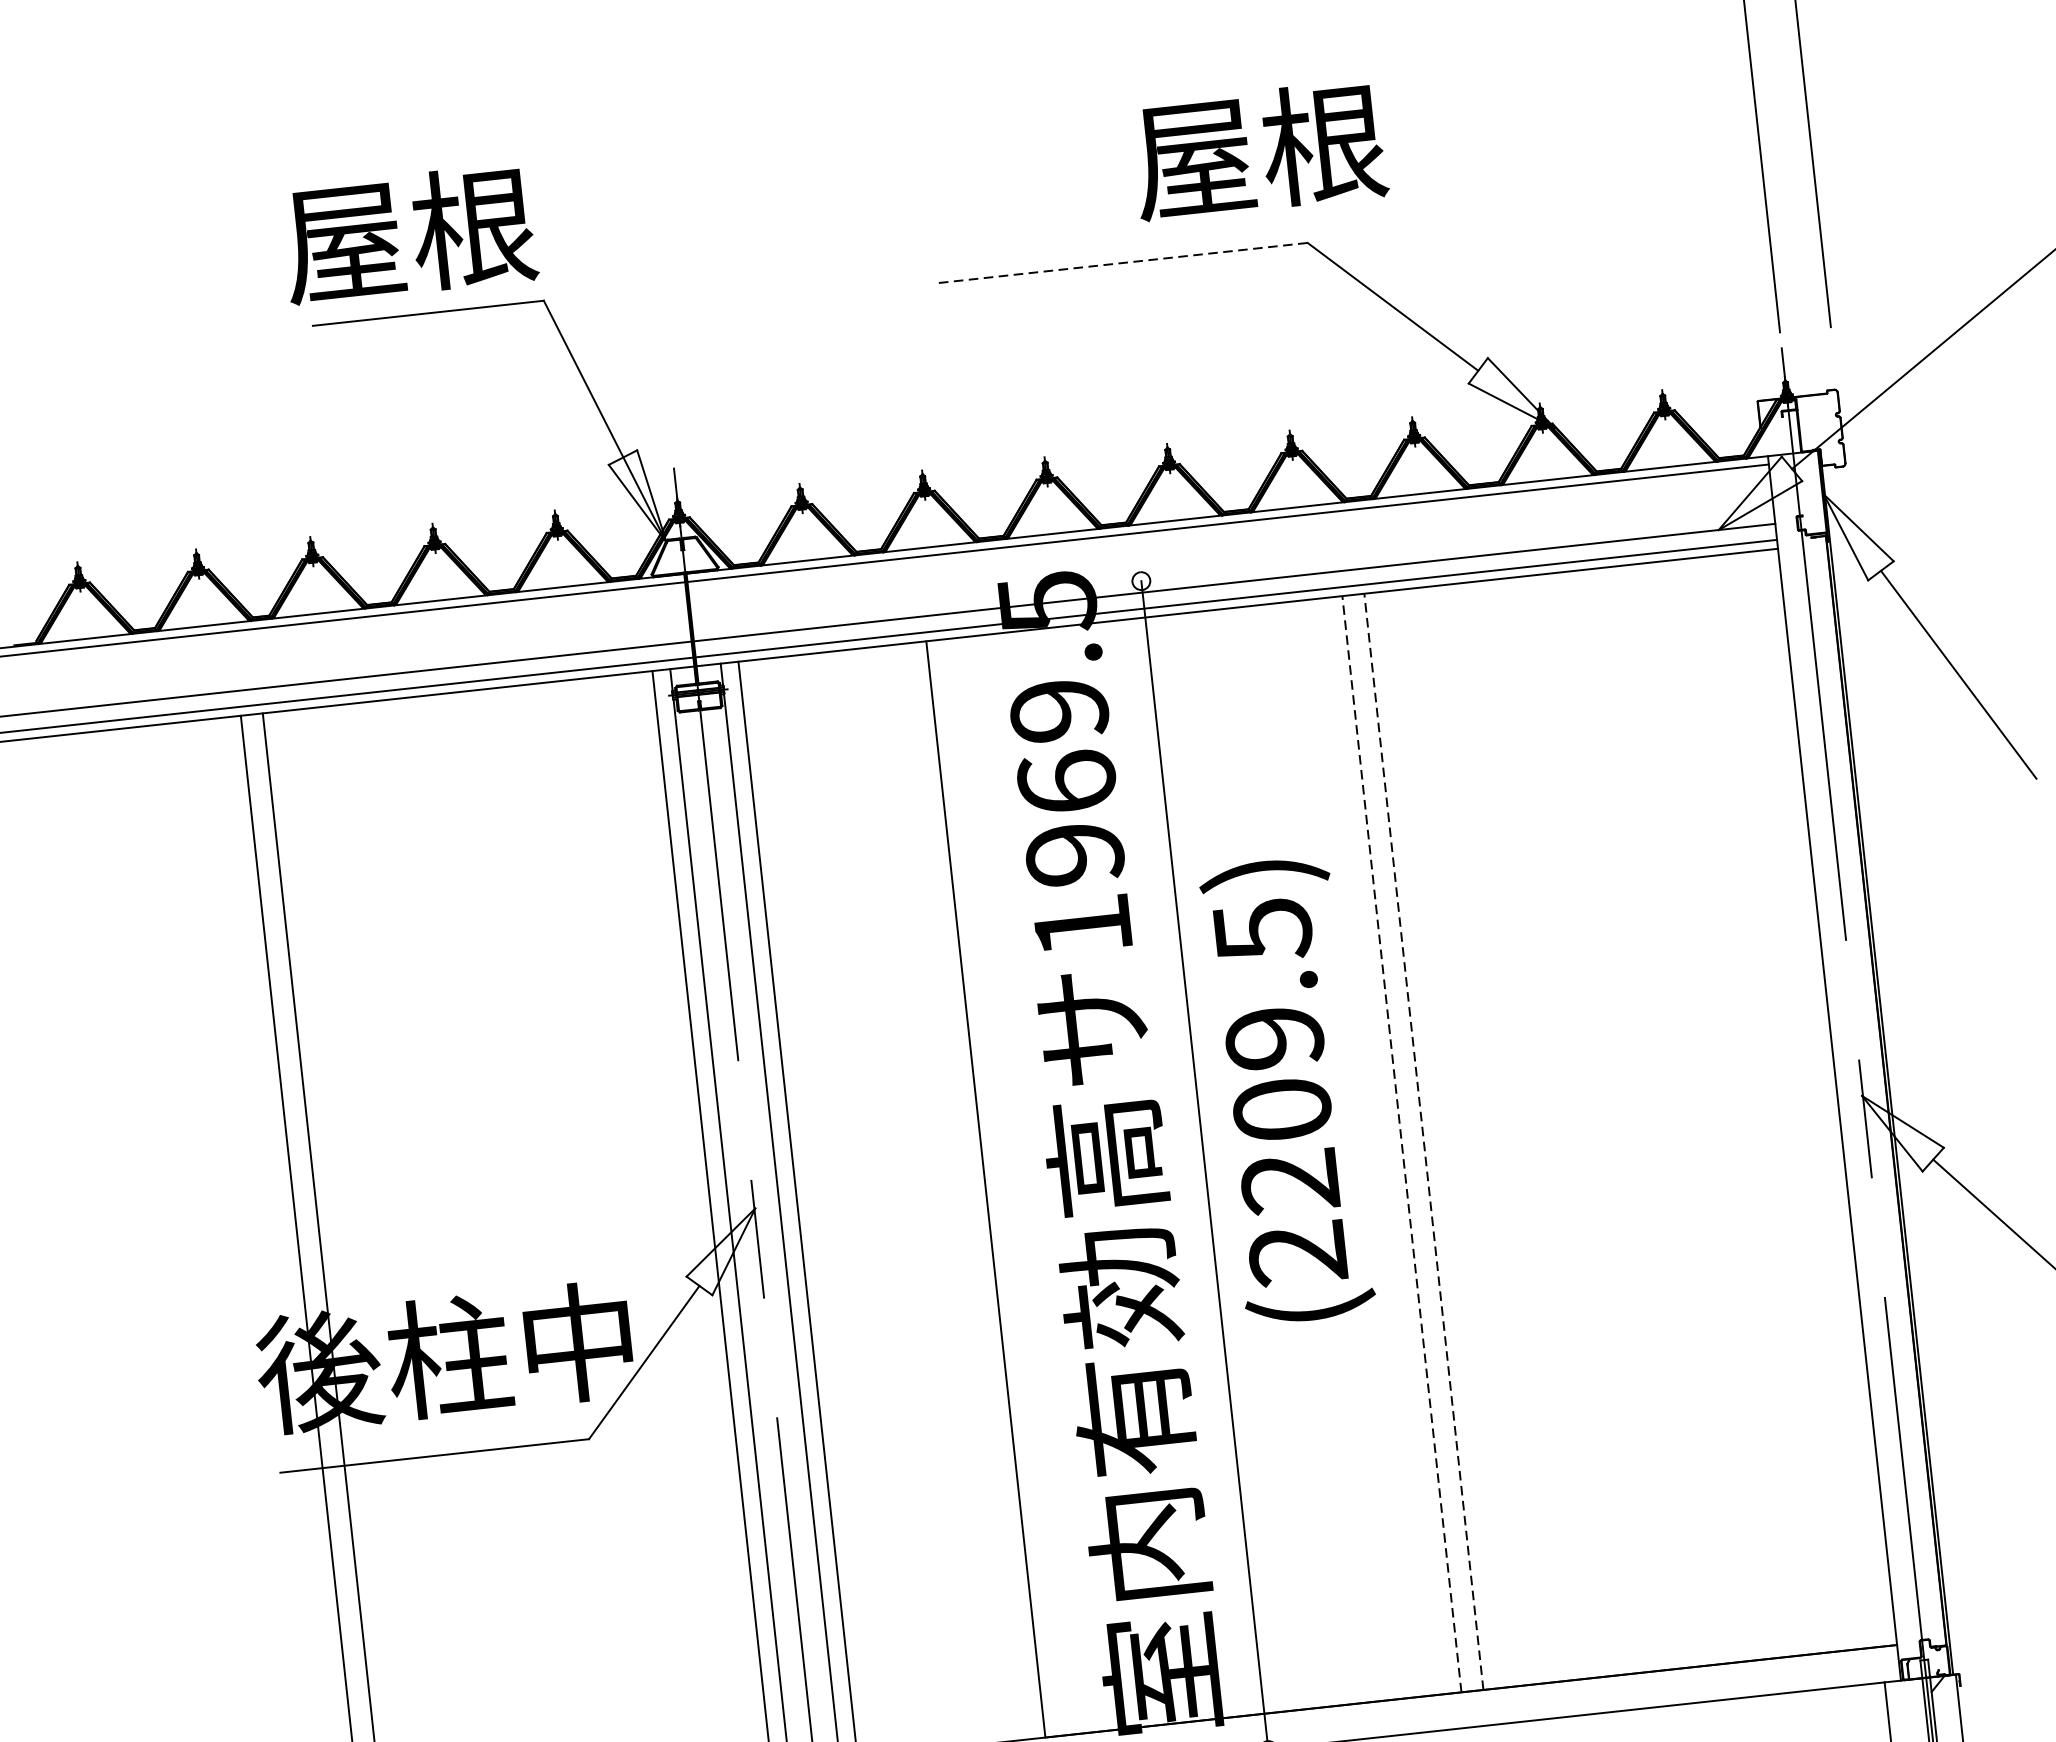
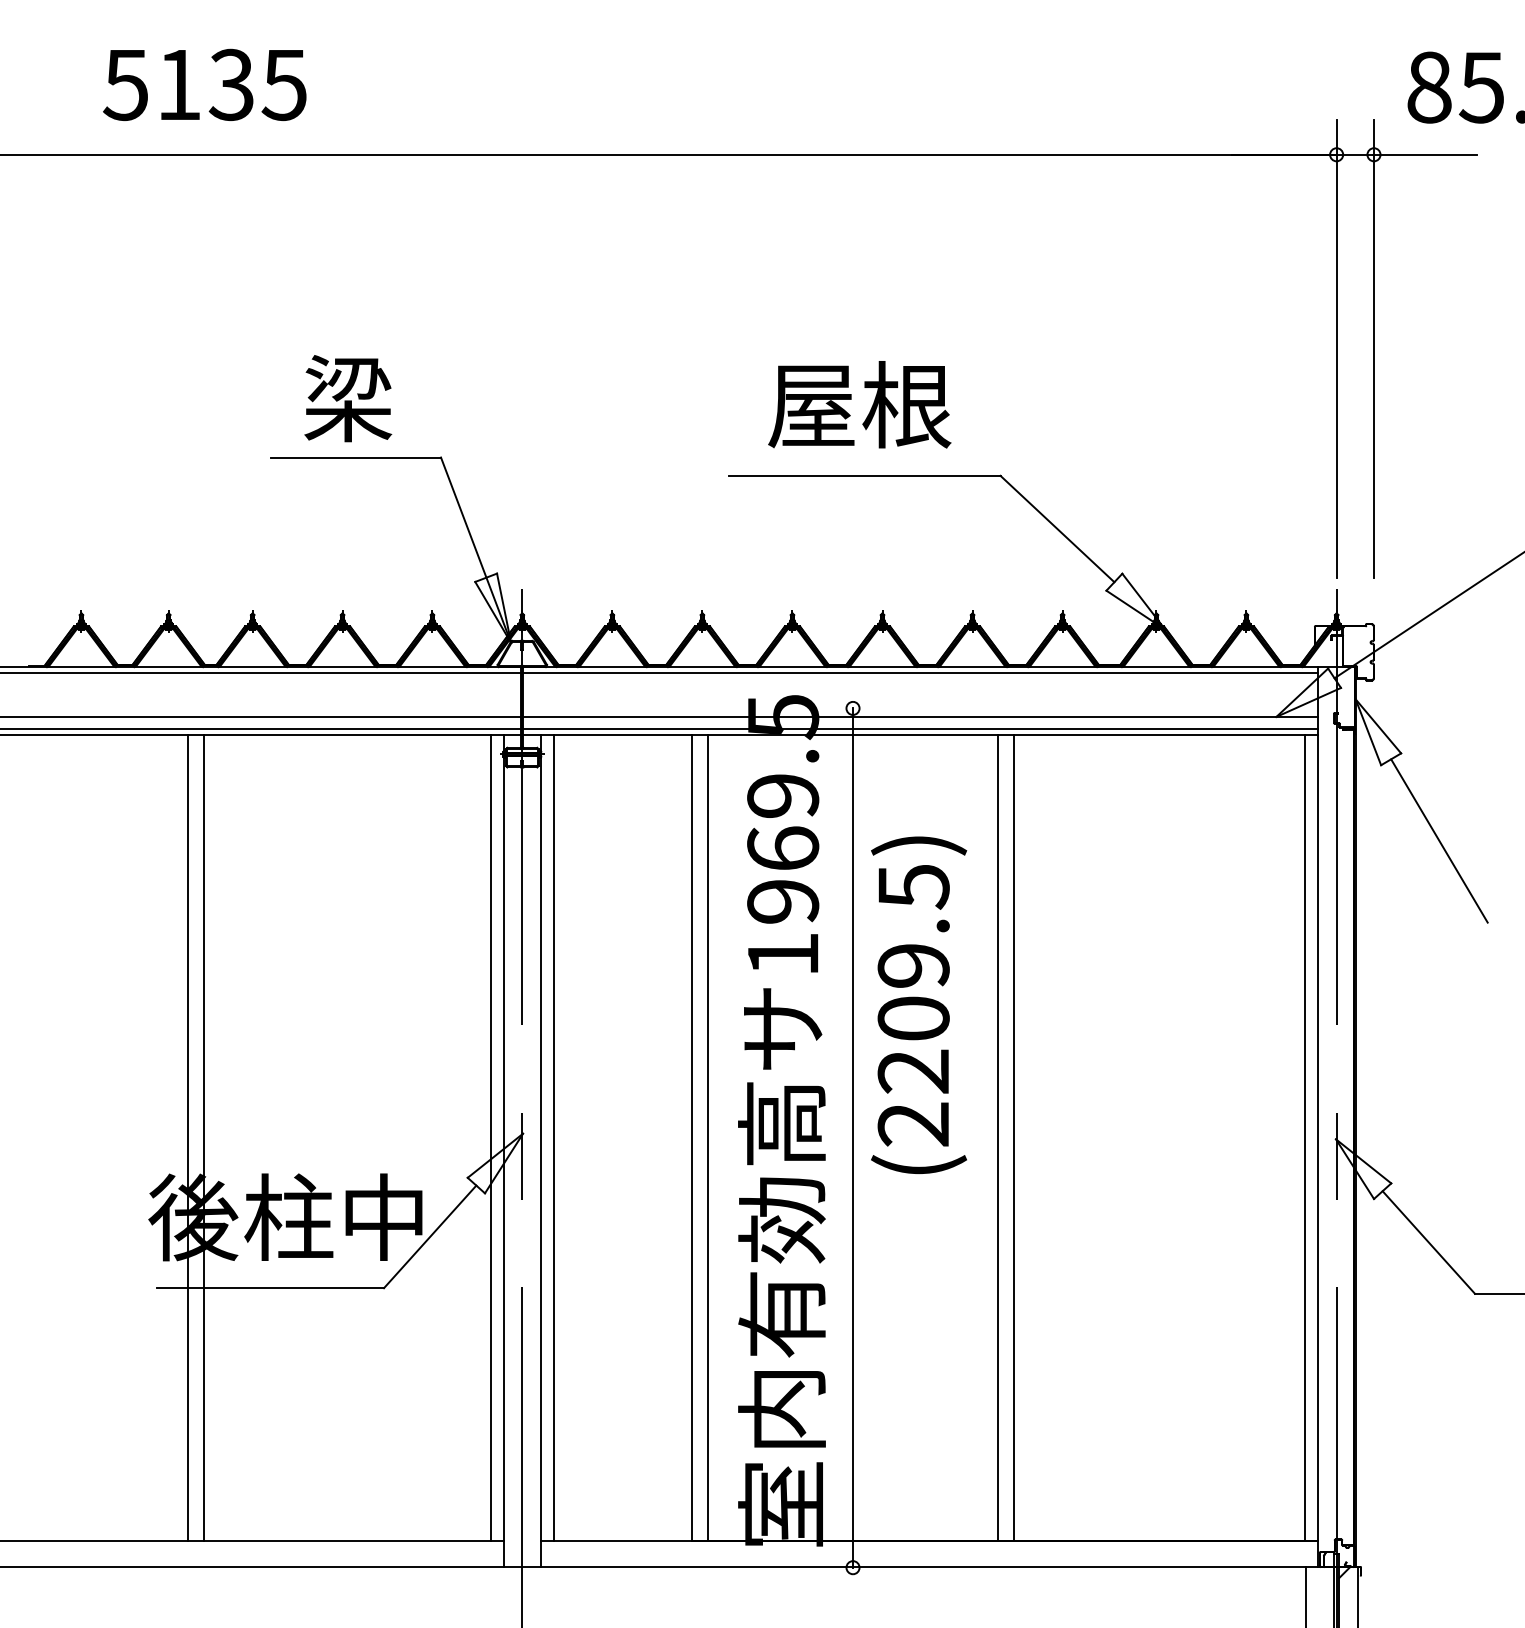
text: (1259, 150) -> (859, 404), moved
text: (409, 234) -> (348, 398), 屋根 -> 梁
line: (1122, 262) -> (864, 475), dashed -> solid
text: (1288, 1089) -> (919, 1004), moved
line: (1820, 1097) -> (1305, 1137), added
line: (1424, 1142) -> (1014, 1138), dashed -> solid
line: (1401, 1144) -> (997, 1138), dashed -> solid
line: (1008, 1186) -> (708, 1137), added

